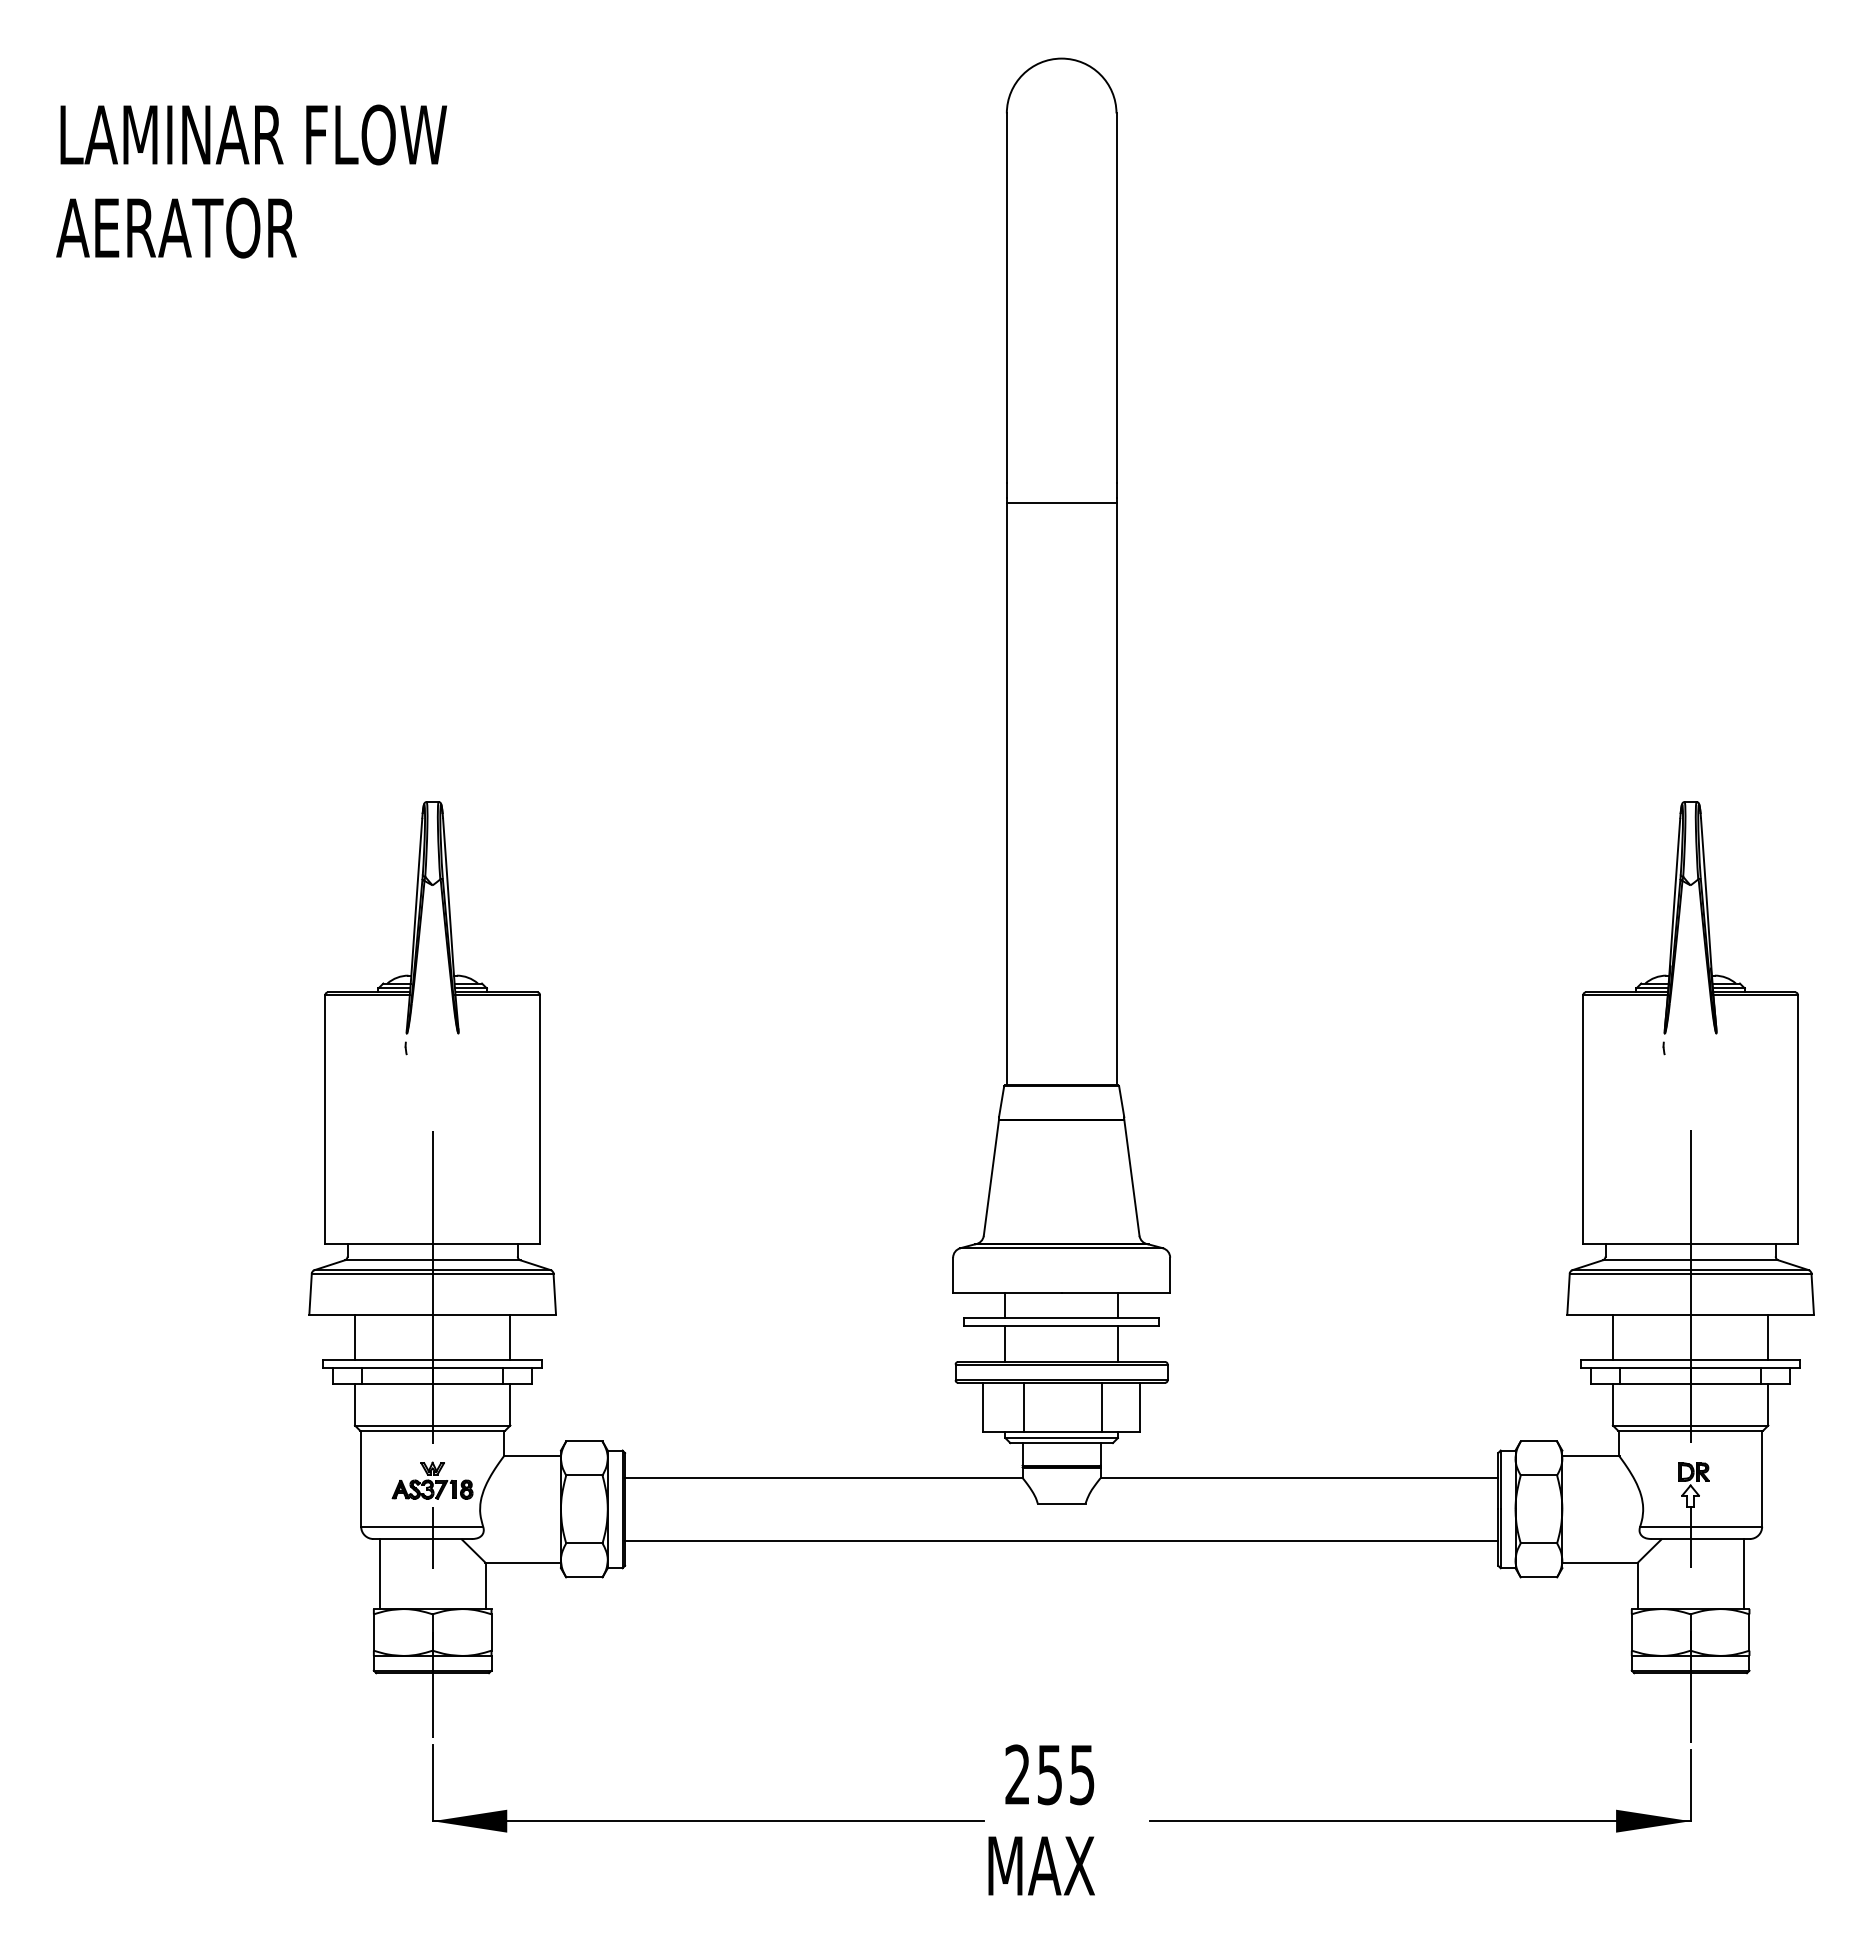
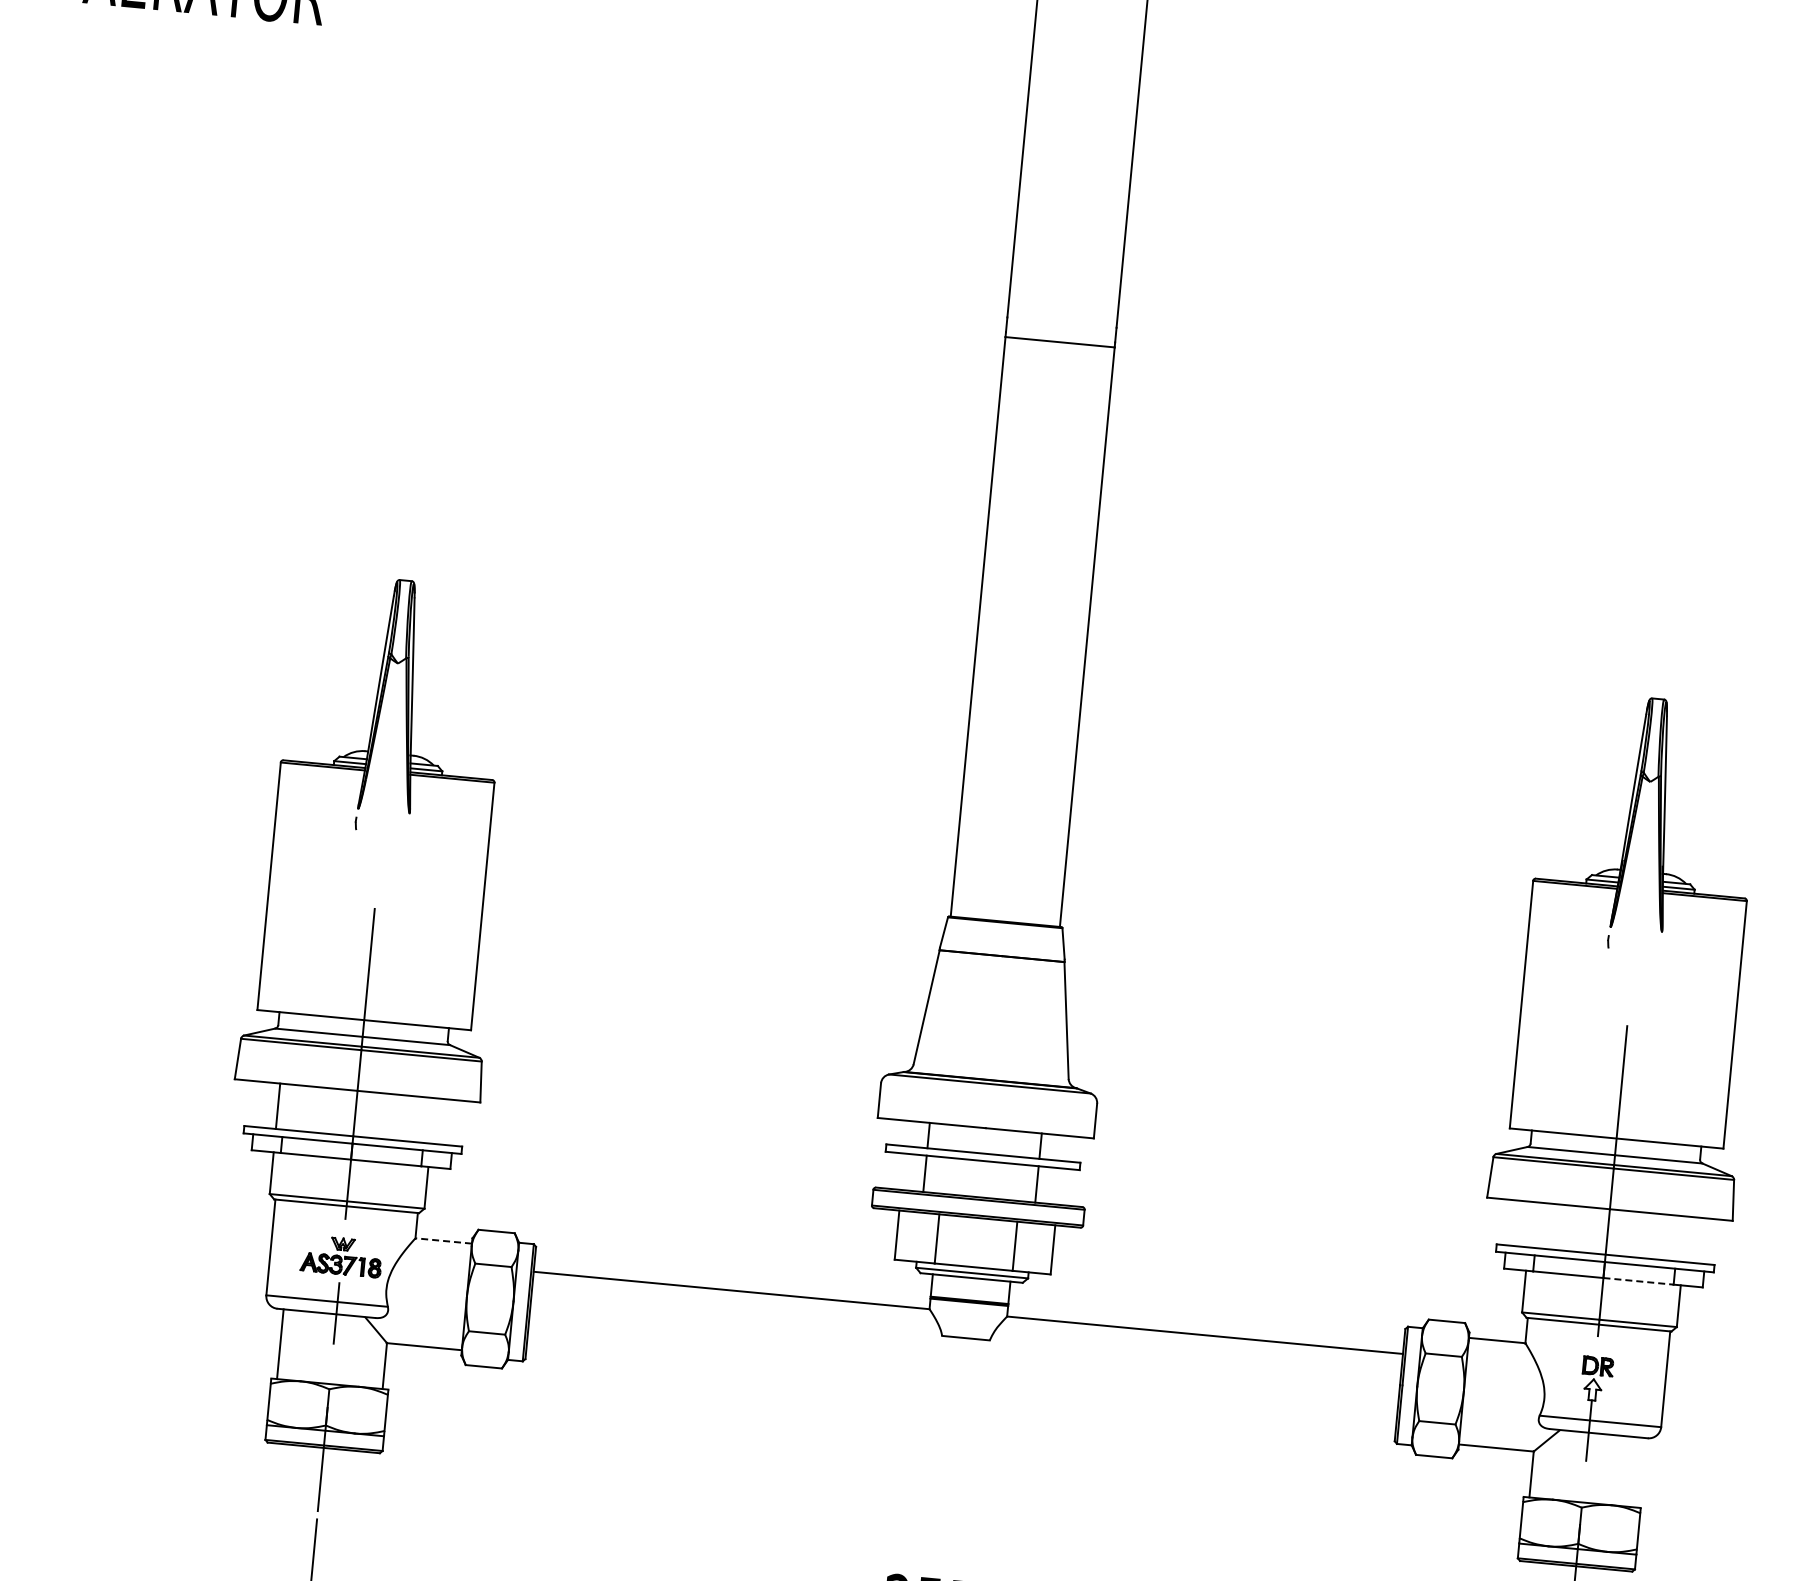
line: (510, 1337) -> (432, 1121), removed
line: (1612, 1337) -> (1529, 1224), removed
line: (1768, 1337) -> (1685, 1239), removed
line: (1726, 1383) -> (1639, 1281), solid -> dashed
line: (532, 1455) -> (443, 1240), solid -> dashed
line: (1061, 1540) -> (962, 1374), removed
line: (1743, 1574) -> (1638, 1473), removed

